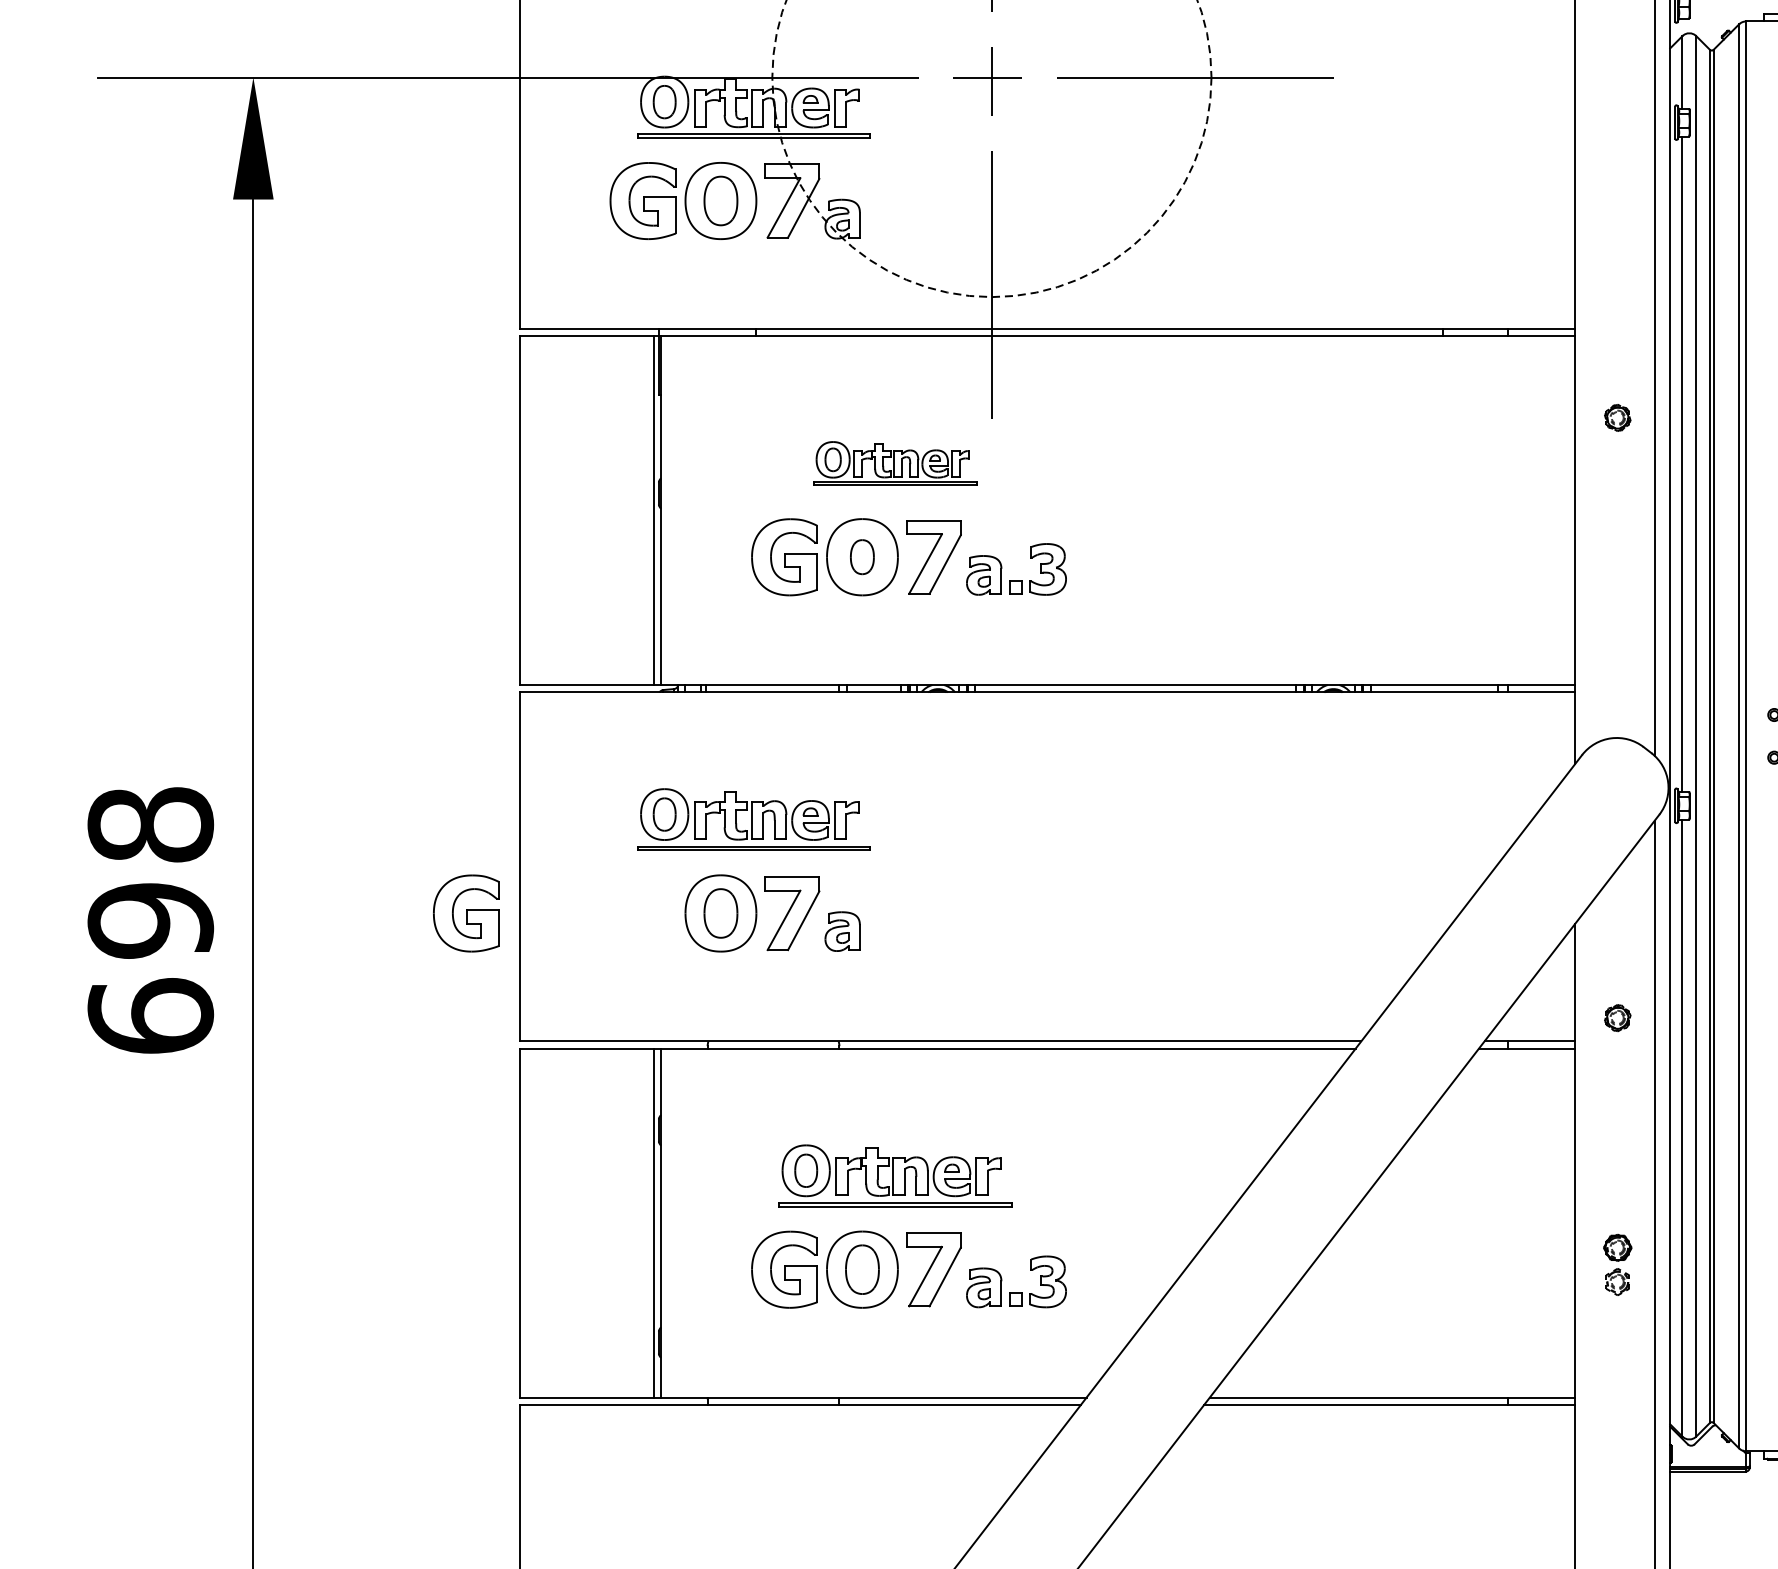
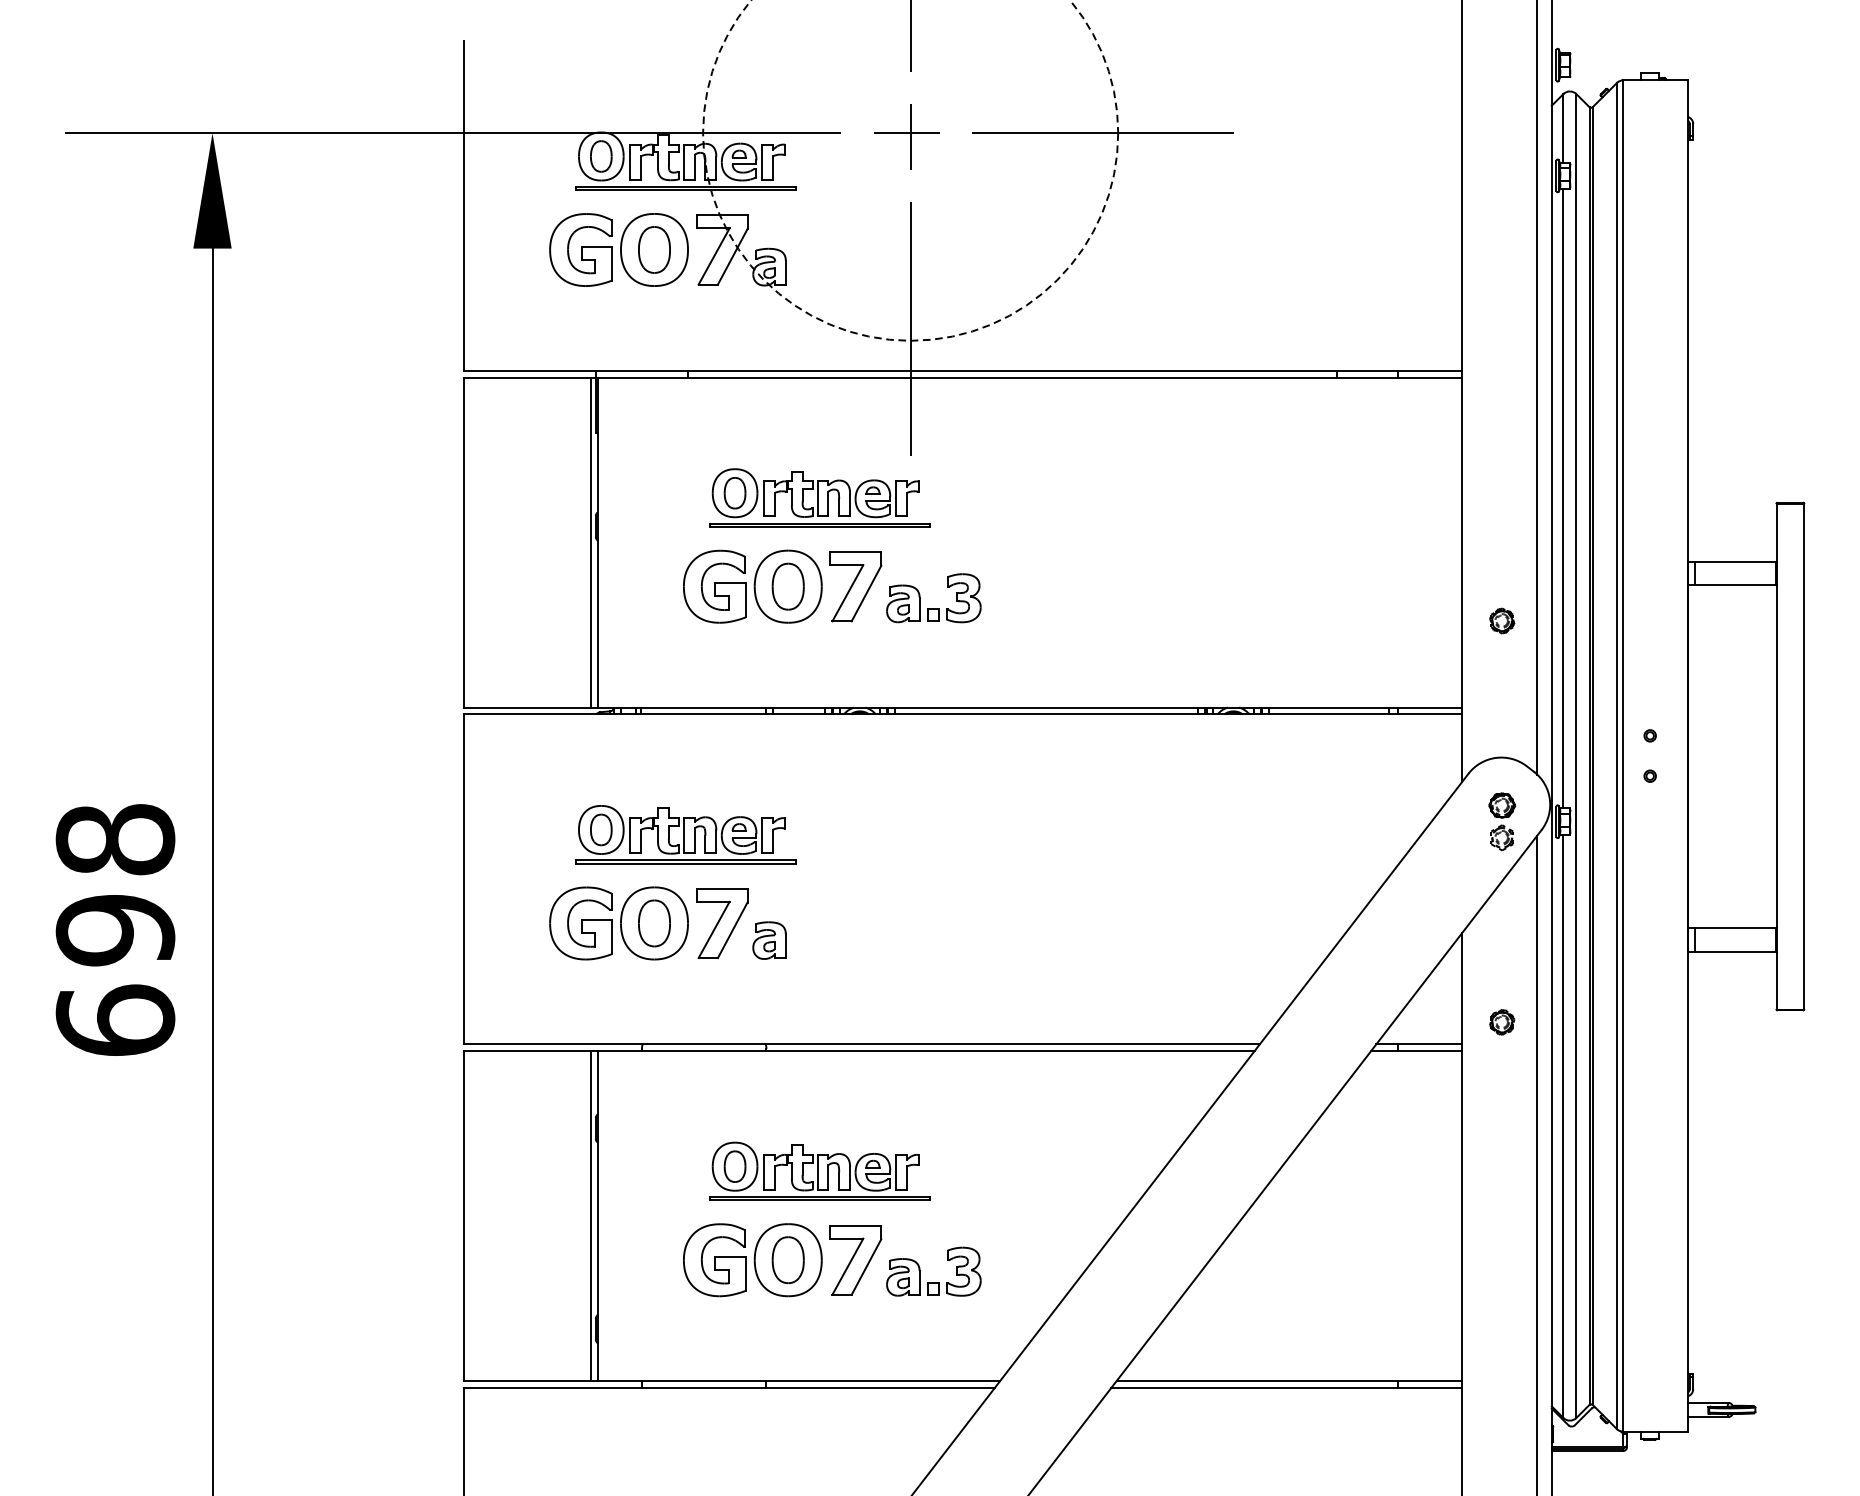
part: (1618, 417) -> (1502, 620), moved
part: (895, 462) -> (819, 497), size x1.43
part: (861, 557) -> (787, 586), size x1.43
part: (465, 913) -> (580, 923), moved
part: (1618, 1264) -> (1502, 821), moved

